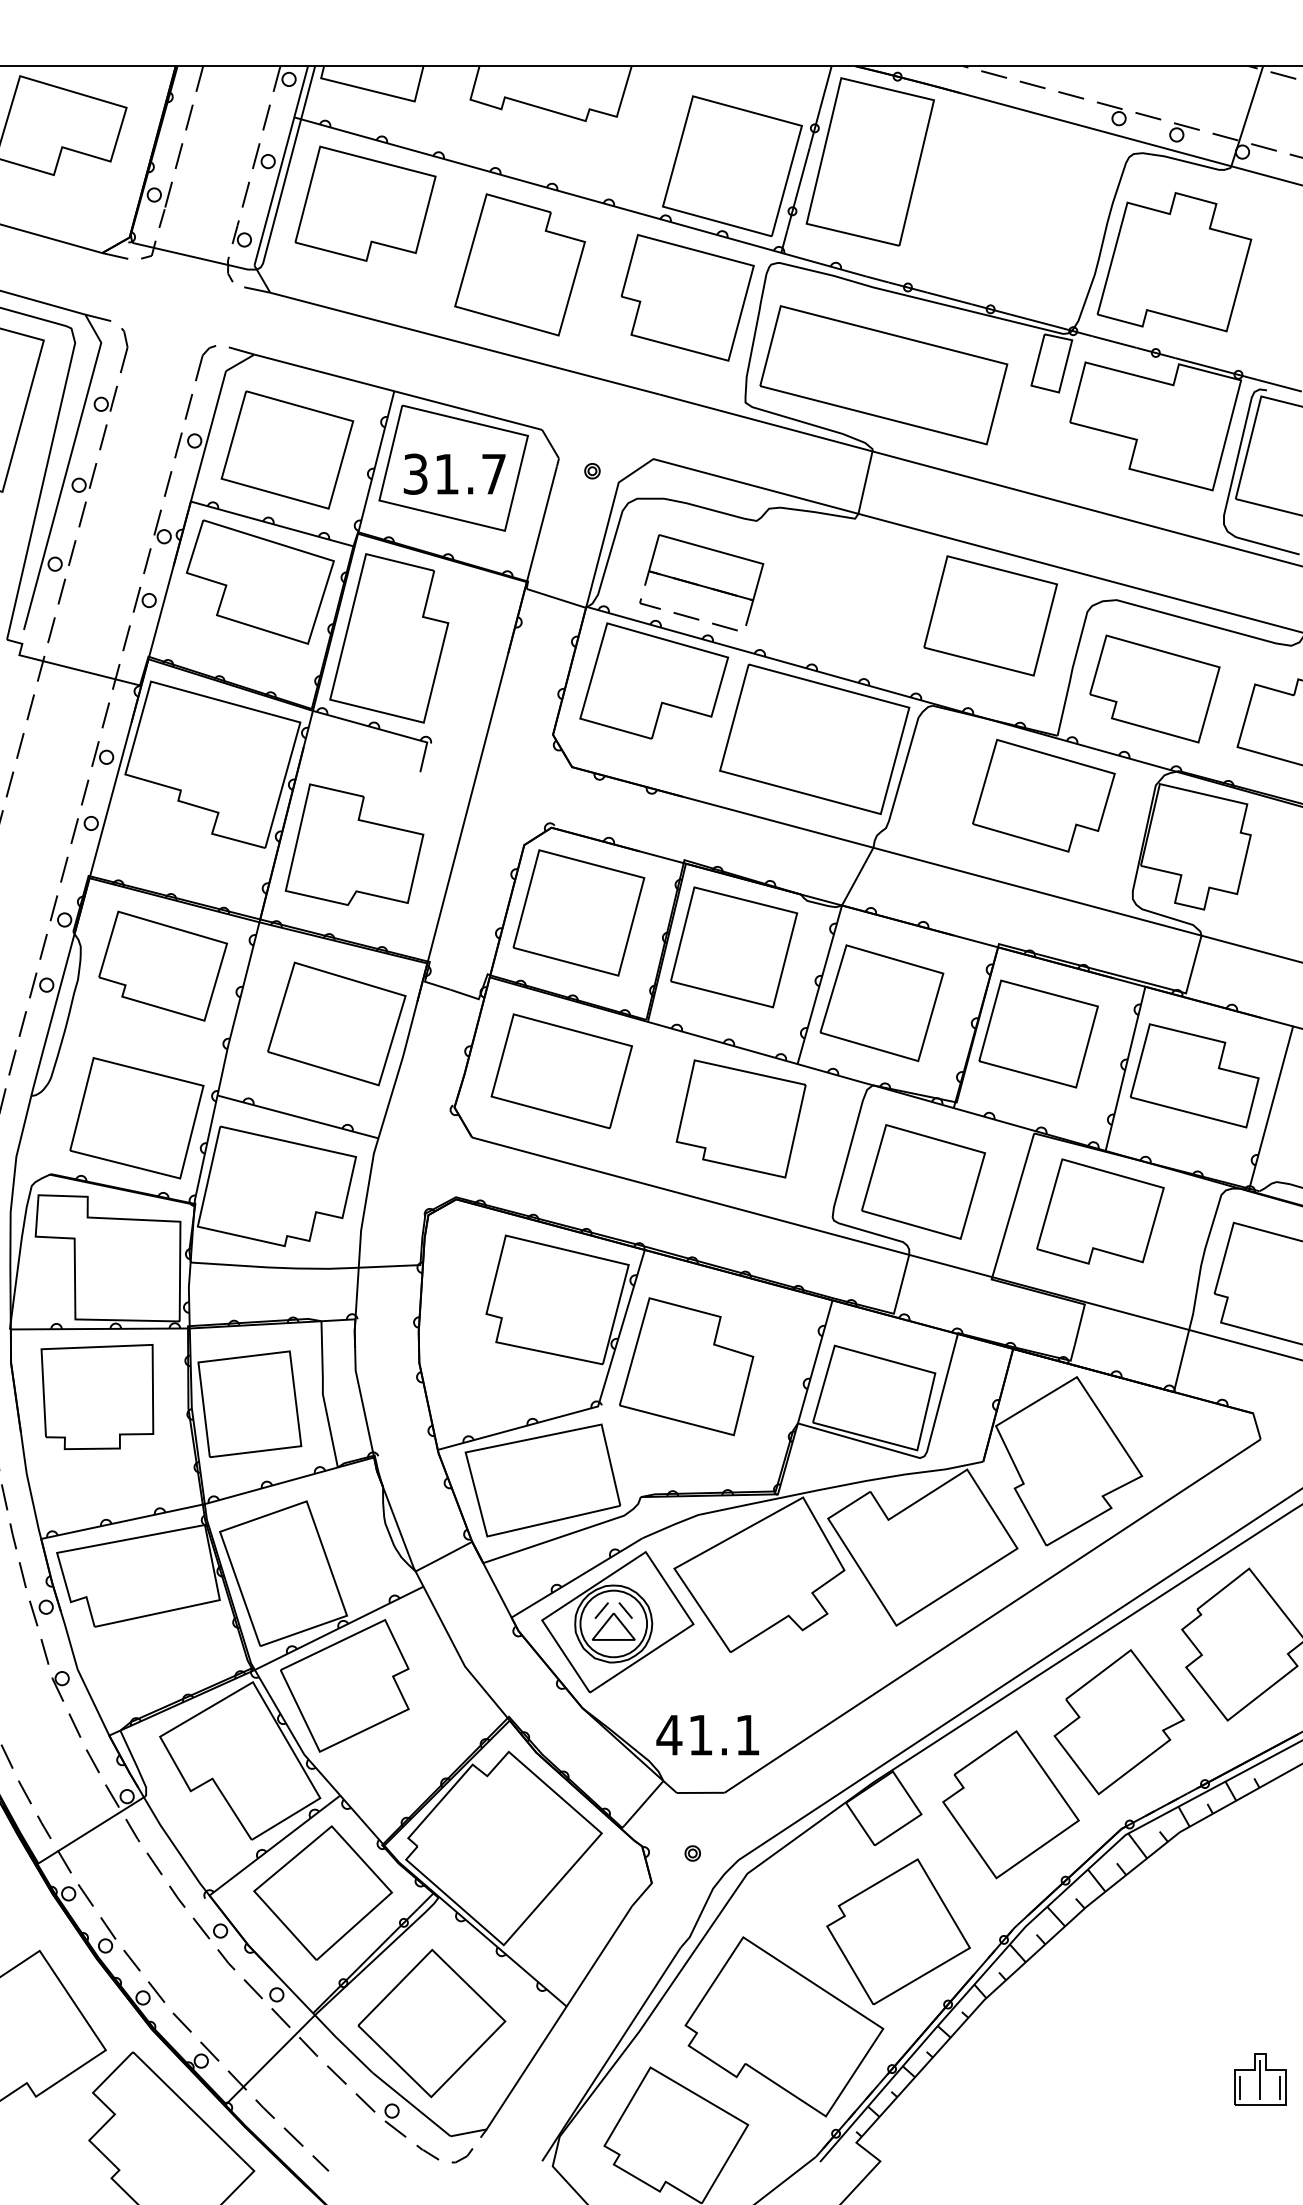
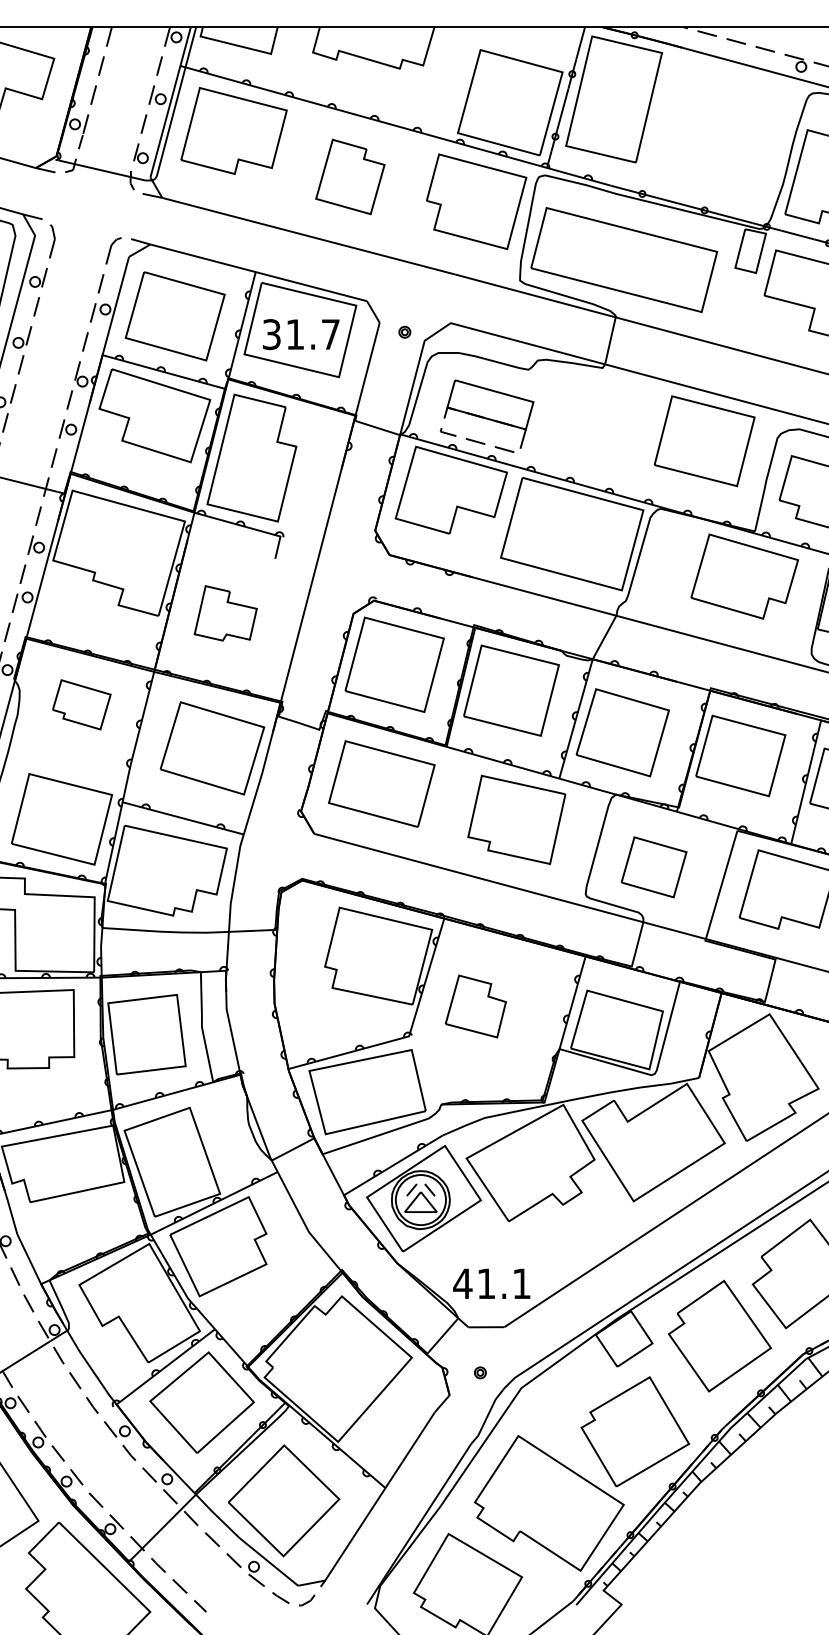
part: (519, 264) -> (349, 176), size x0.7
part: (354, 844) -> (225, 613), size x0.6
part: (163, 965) -> (81, 704), size x0.6
part: (923, 1181) -> (654, 866), size x0.7
part: (686, 1366) -> (475, 1006), size x0.6

